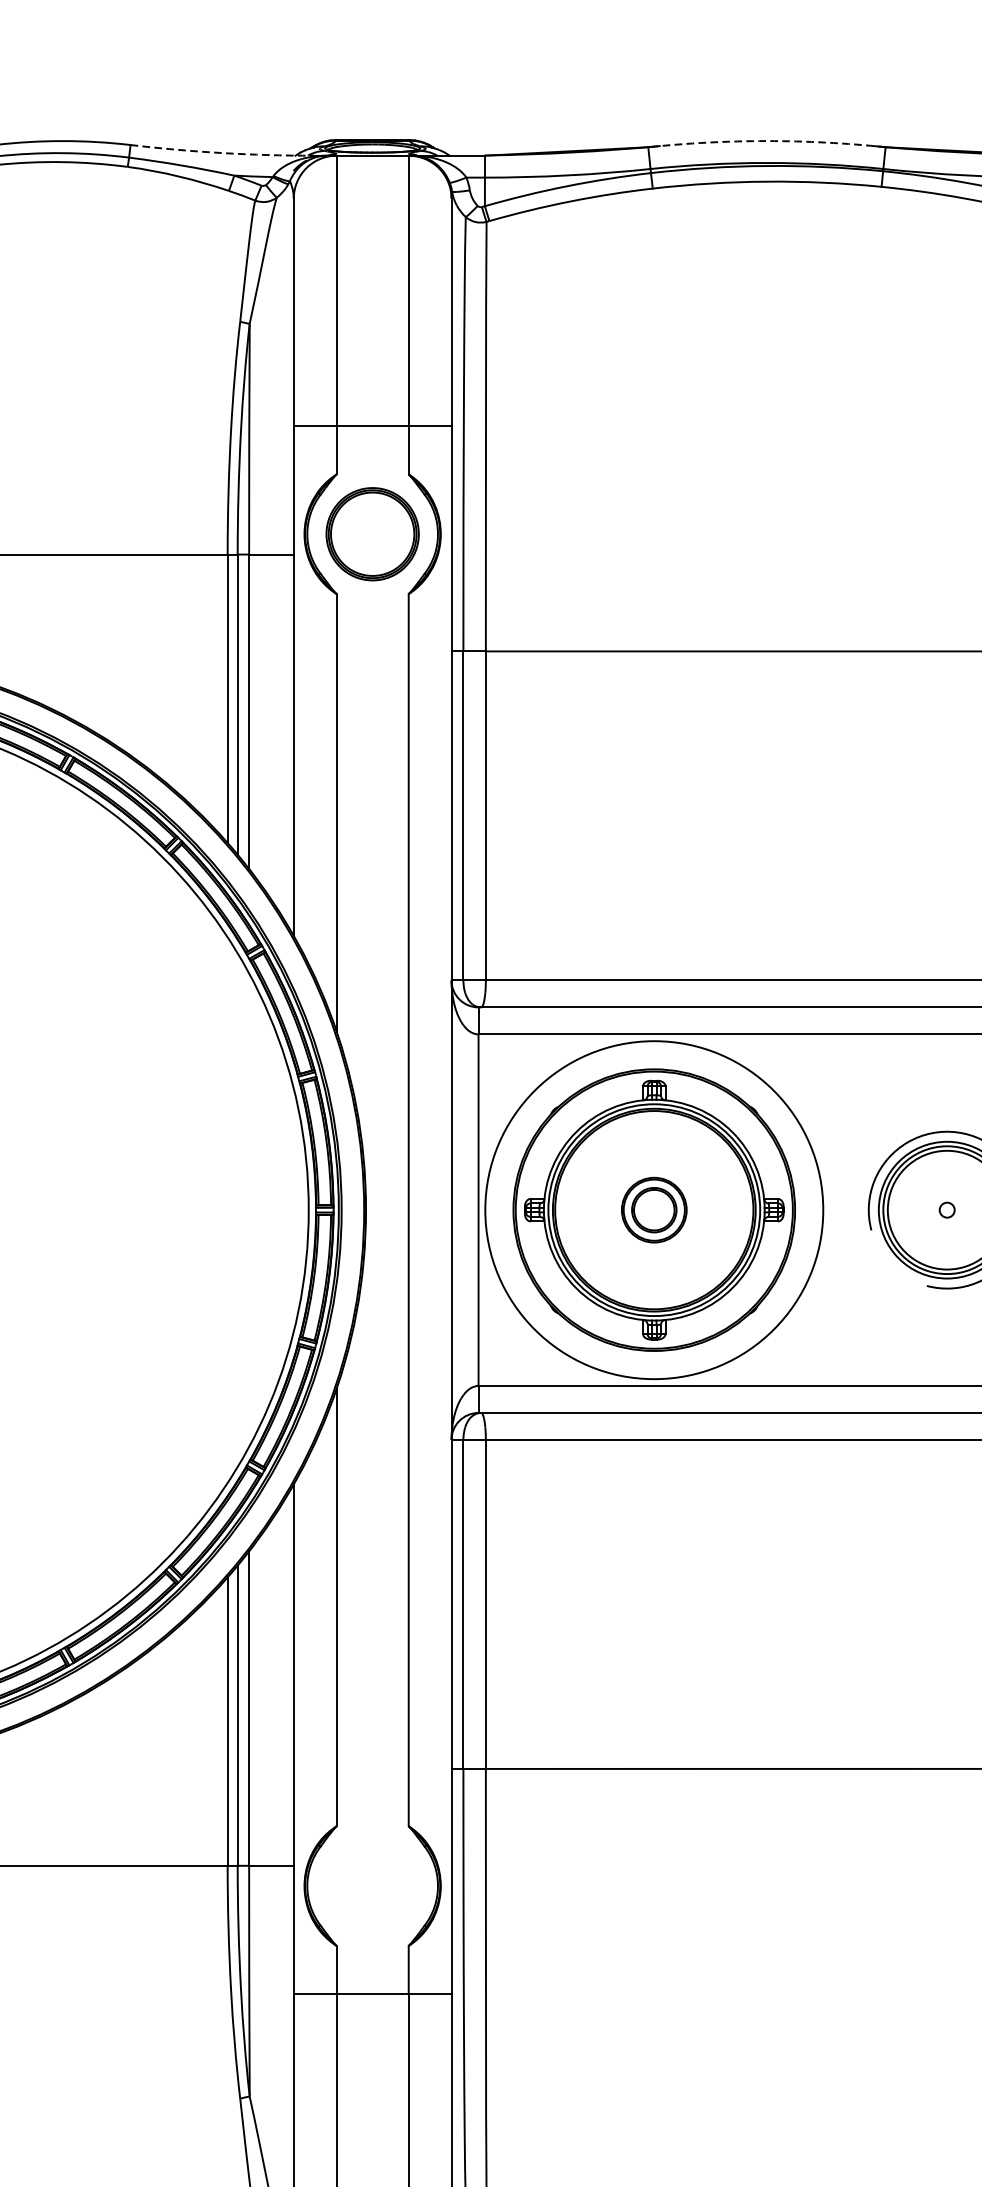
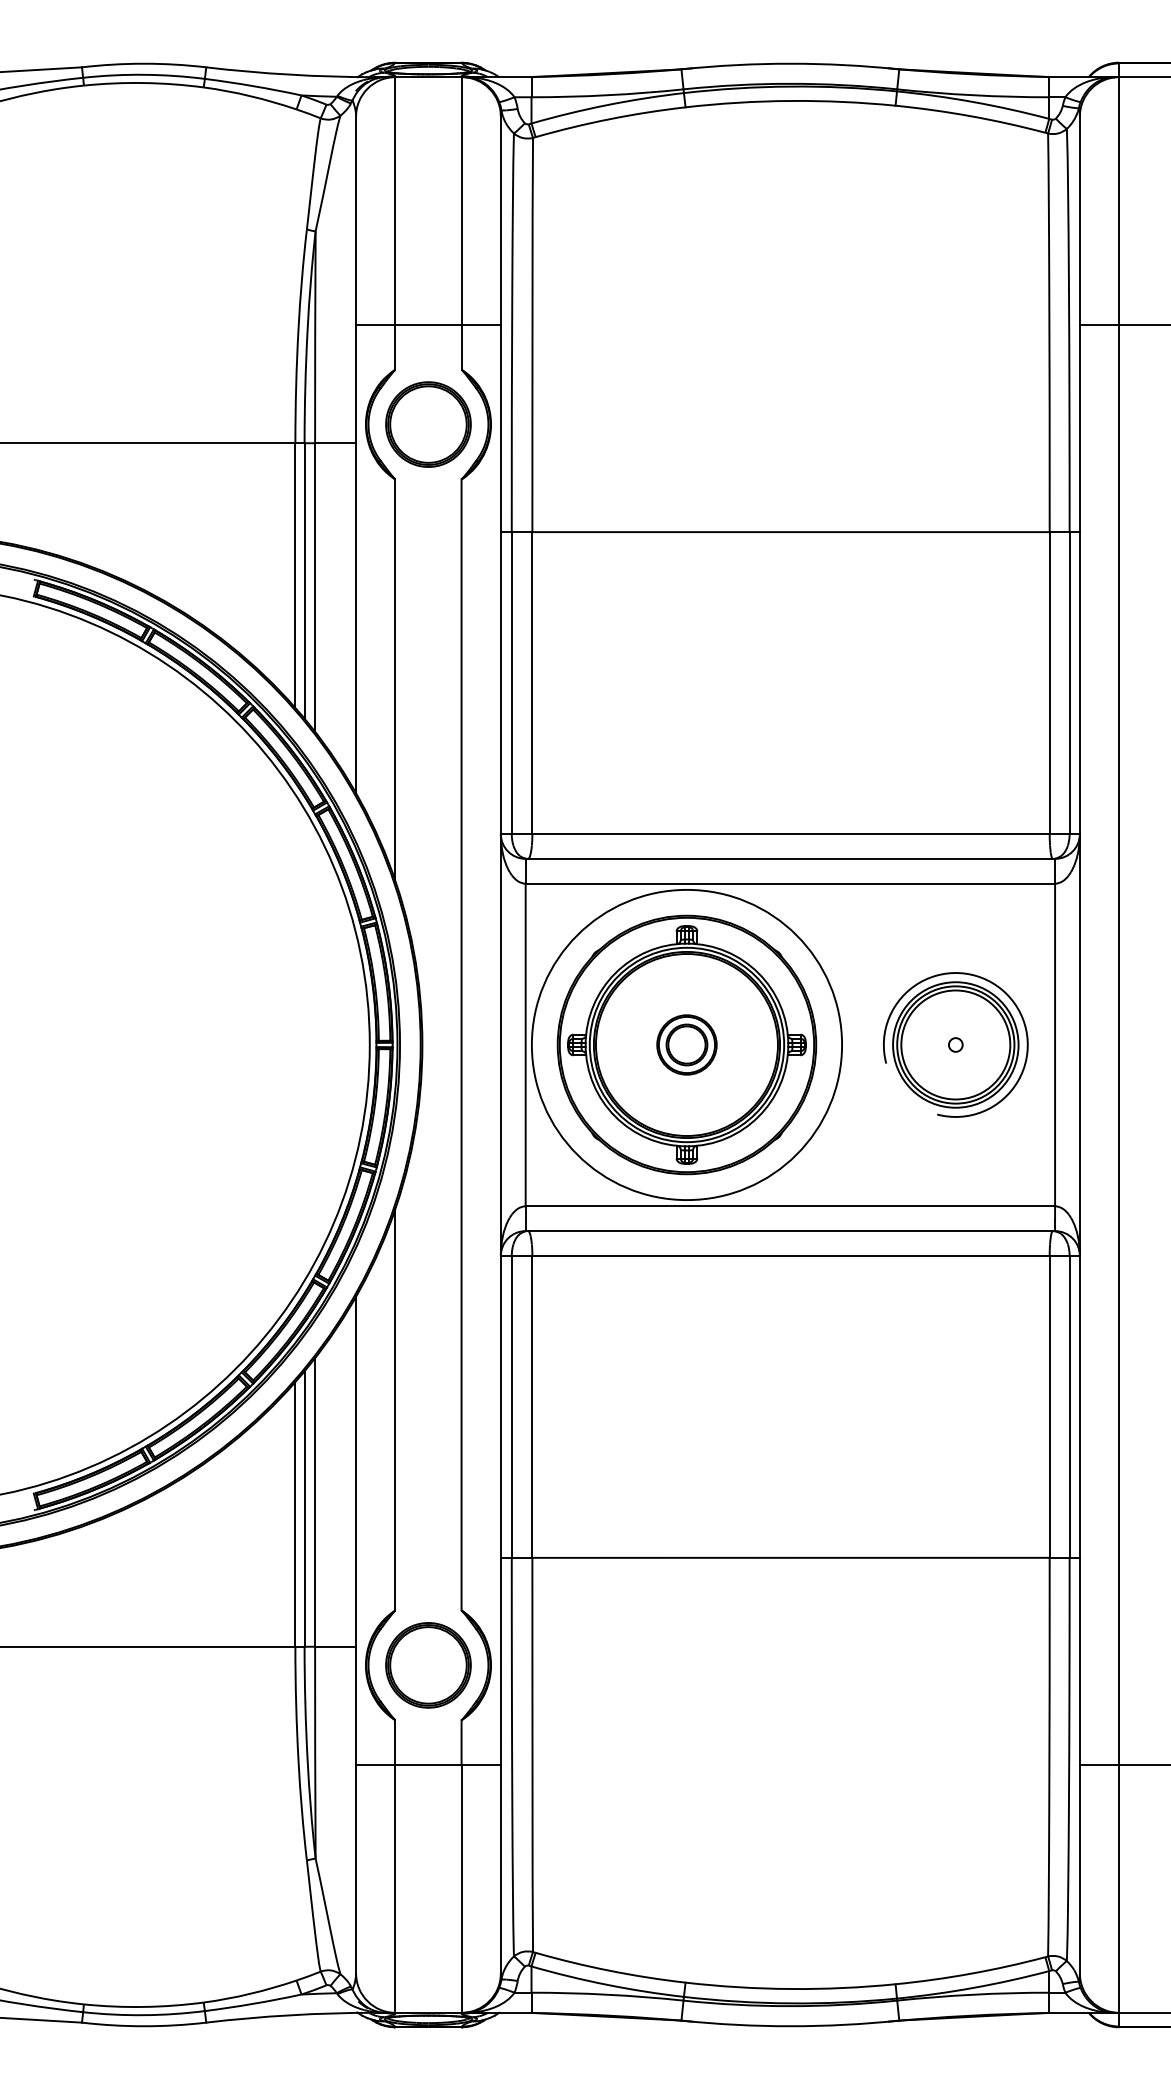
arc: (767, 140) -> (790, 63), dashed -> solid
arc: (222, 152) -> (290, 74), dashed -> solid
part: (372, 1886) -> (428, 1665), added

